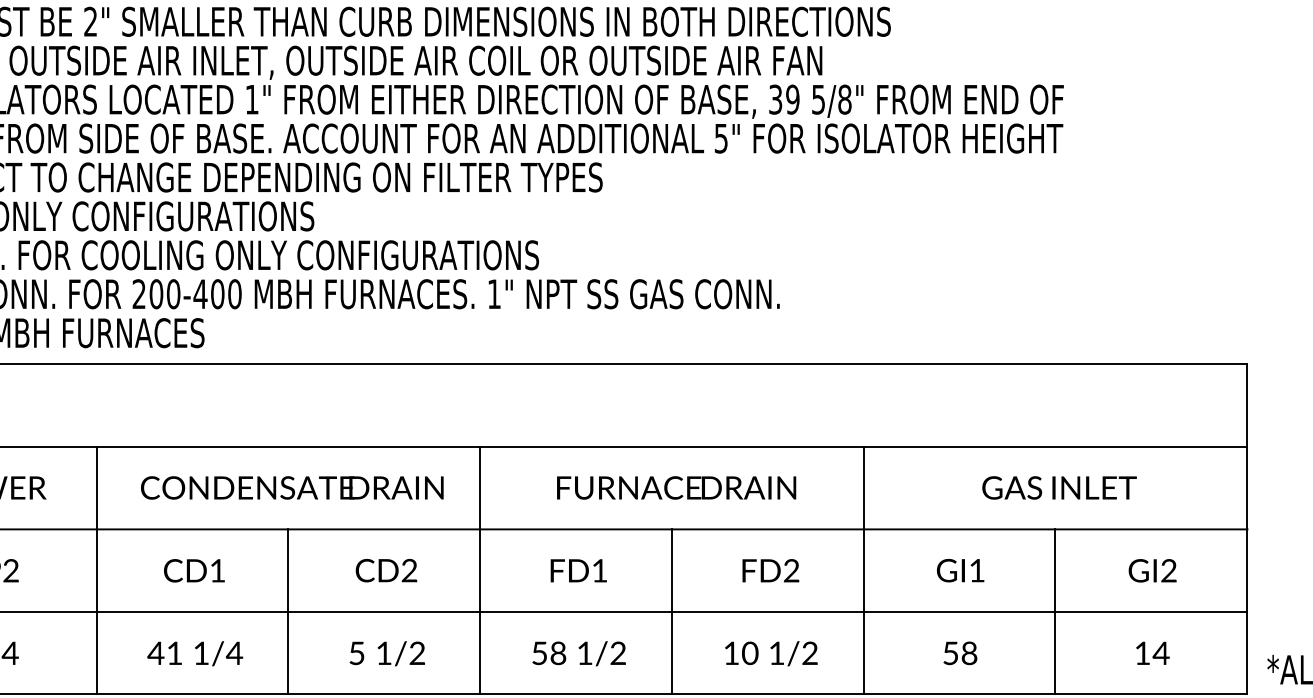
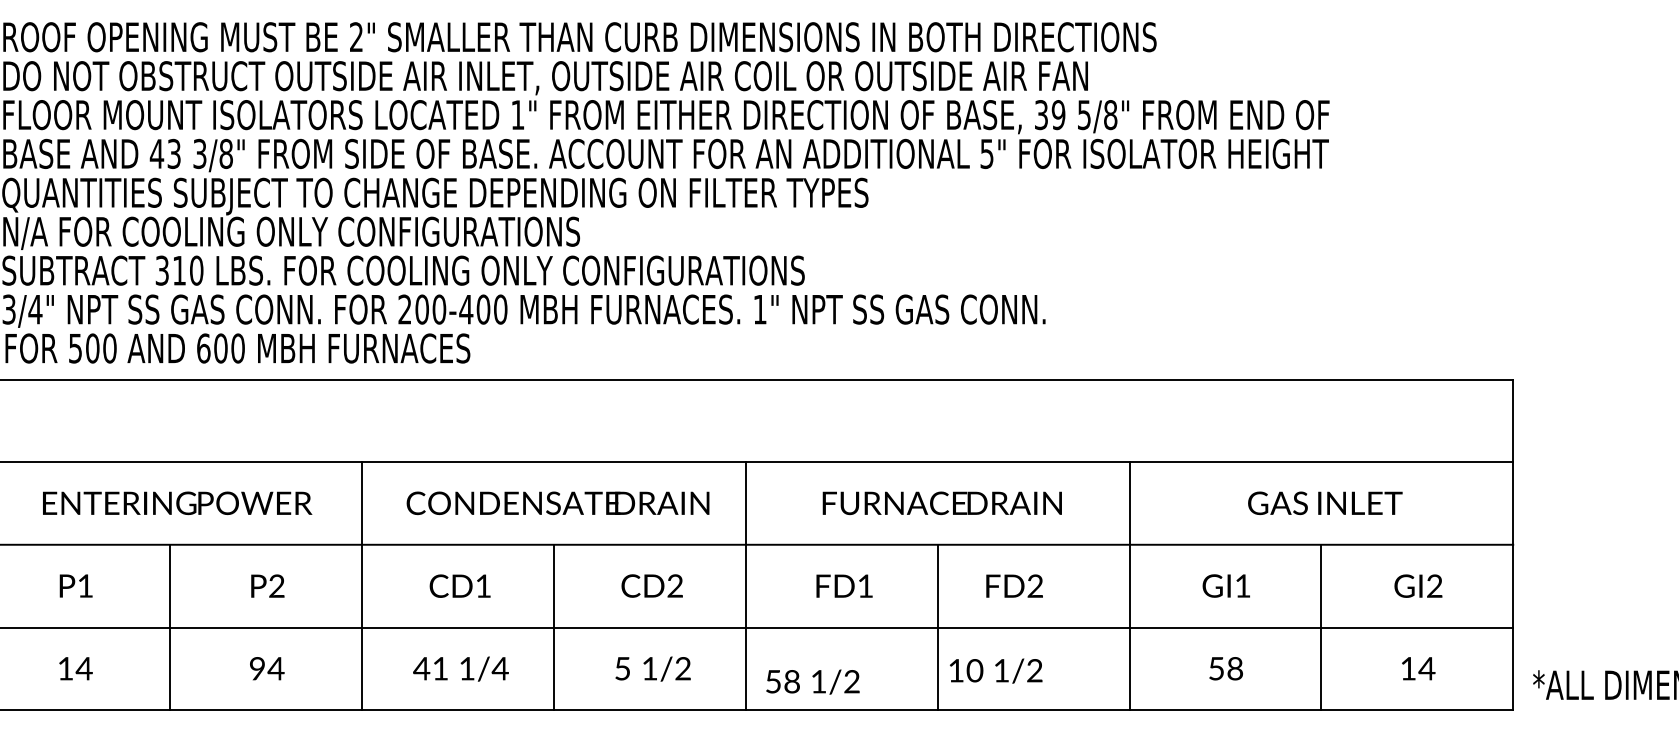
text: (770, 570) -> (1014, 585), moved
text: (578, 653) -> (812, 681), moved
text: (771, 653) -> (996, 670), moved

